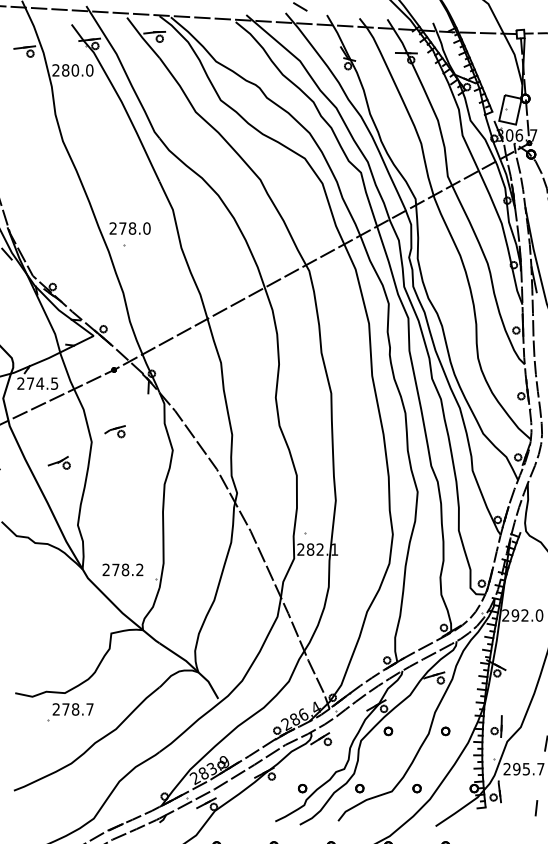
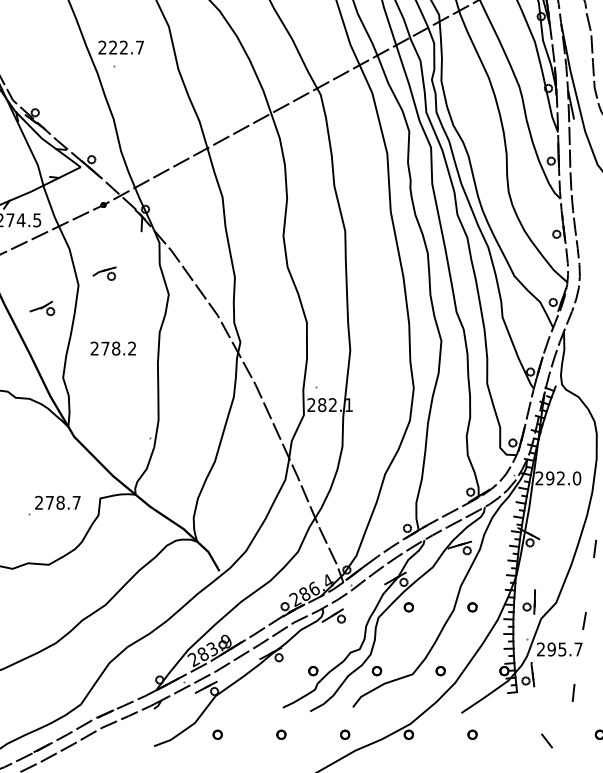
text: (134, 228) -> (126, 47), 278.0 -> 222.7
text: (122, 569) -> (112, 348), moved
part: (70, 712) -> (54, 506), moved

